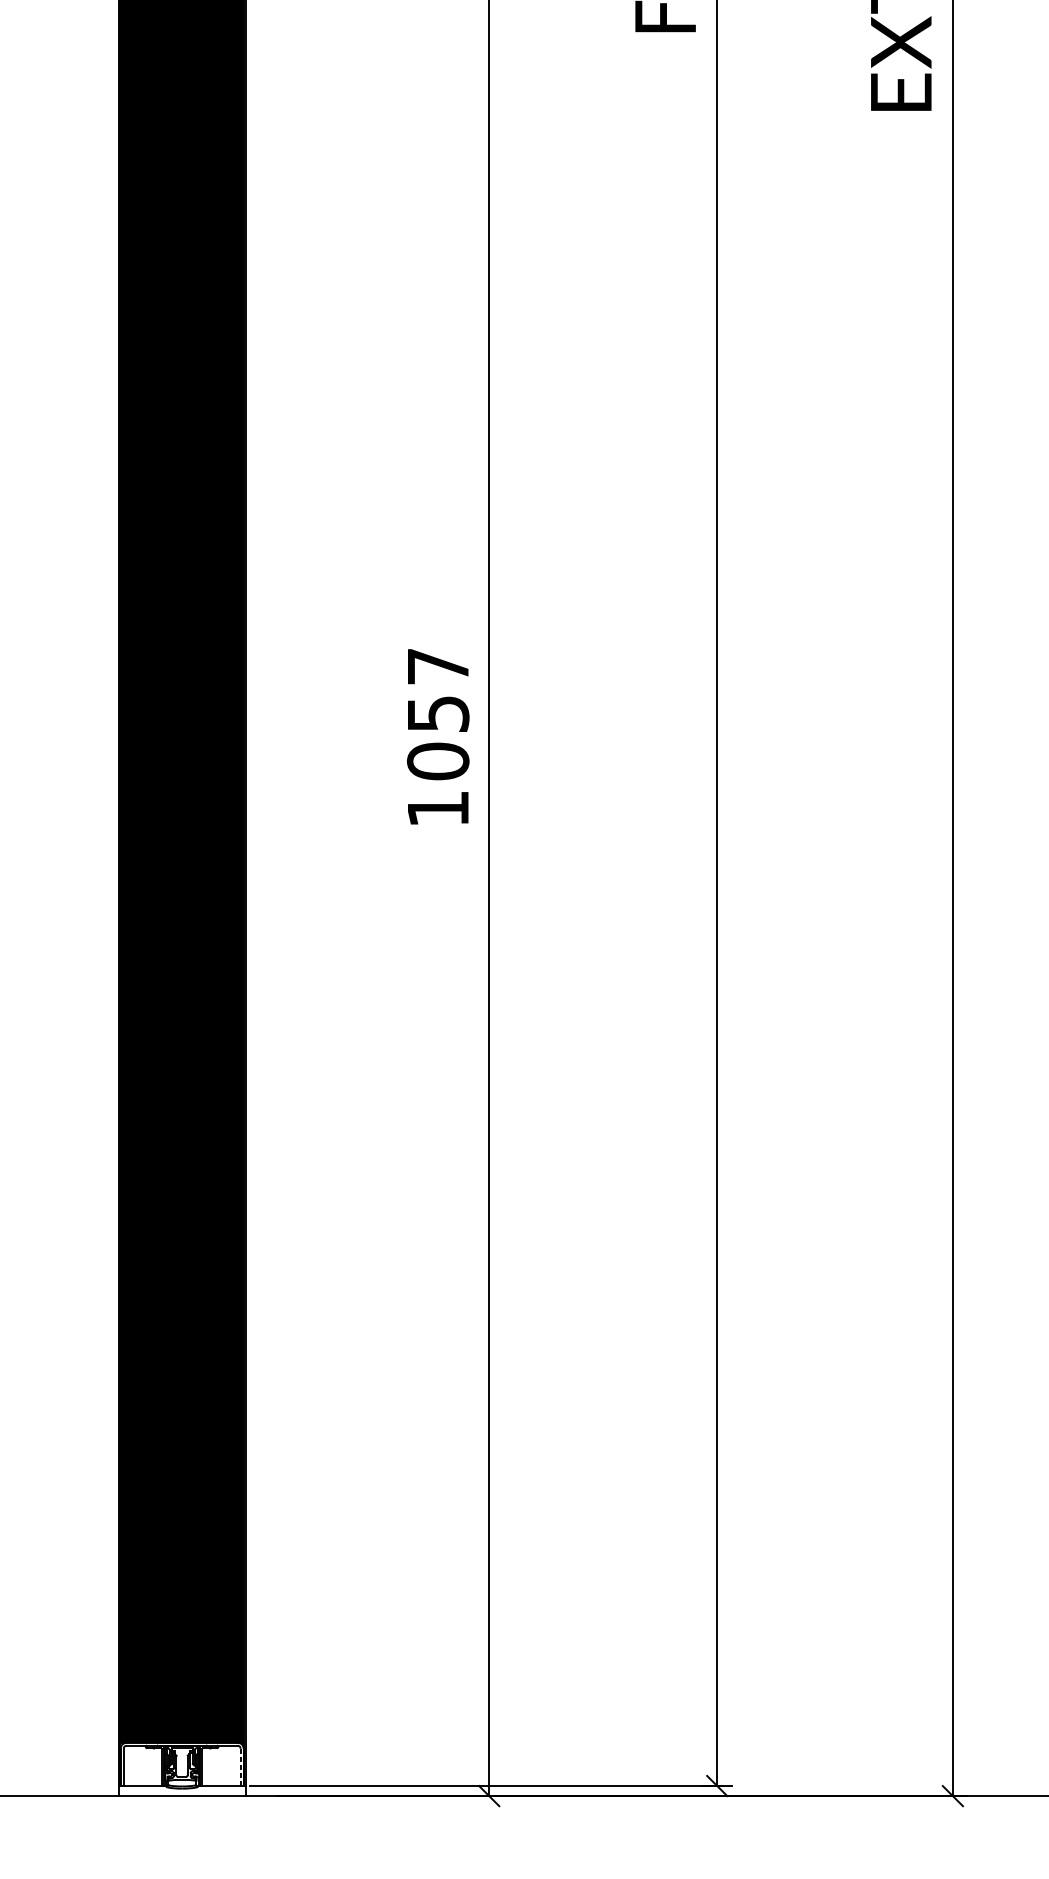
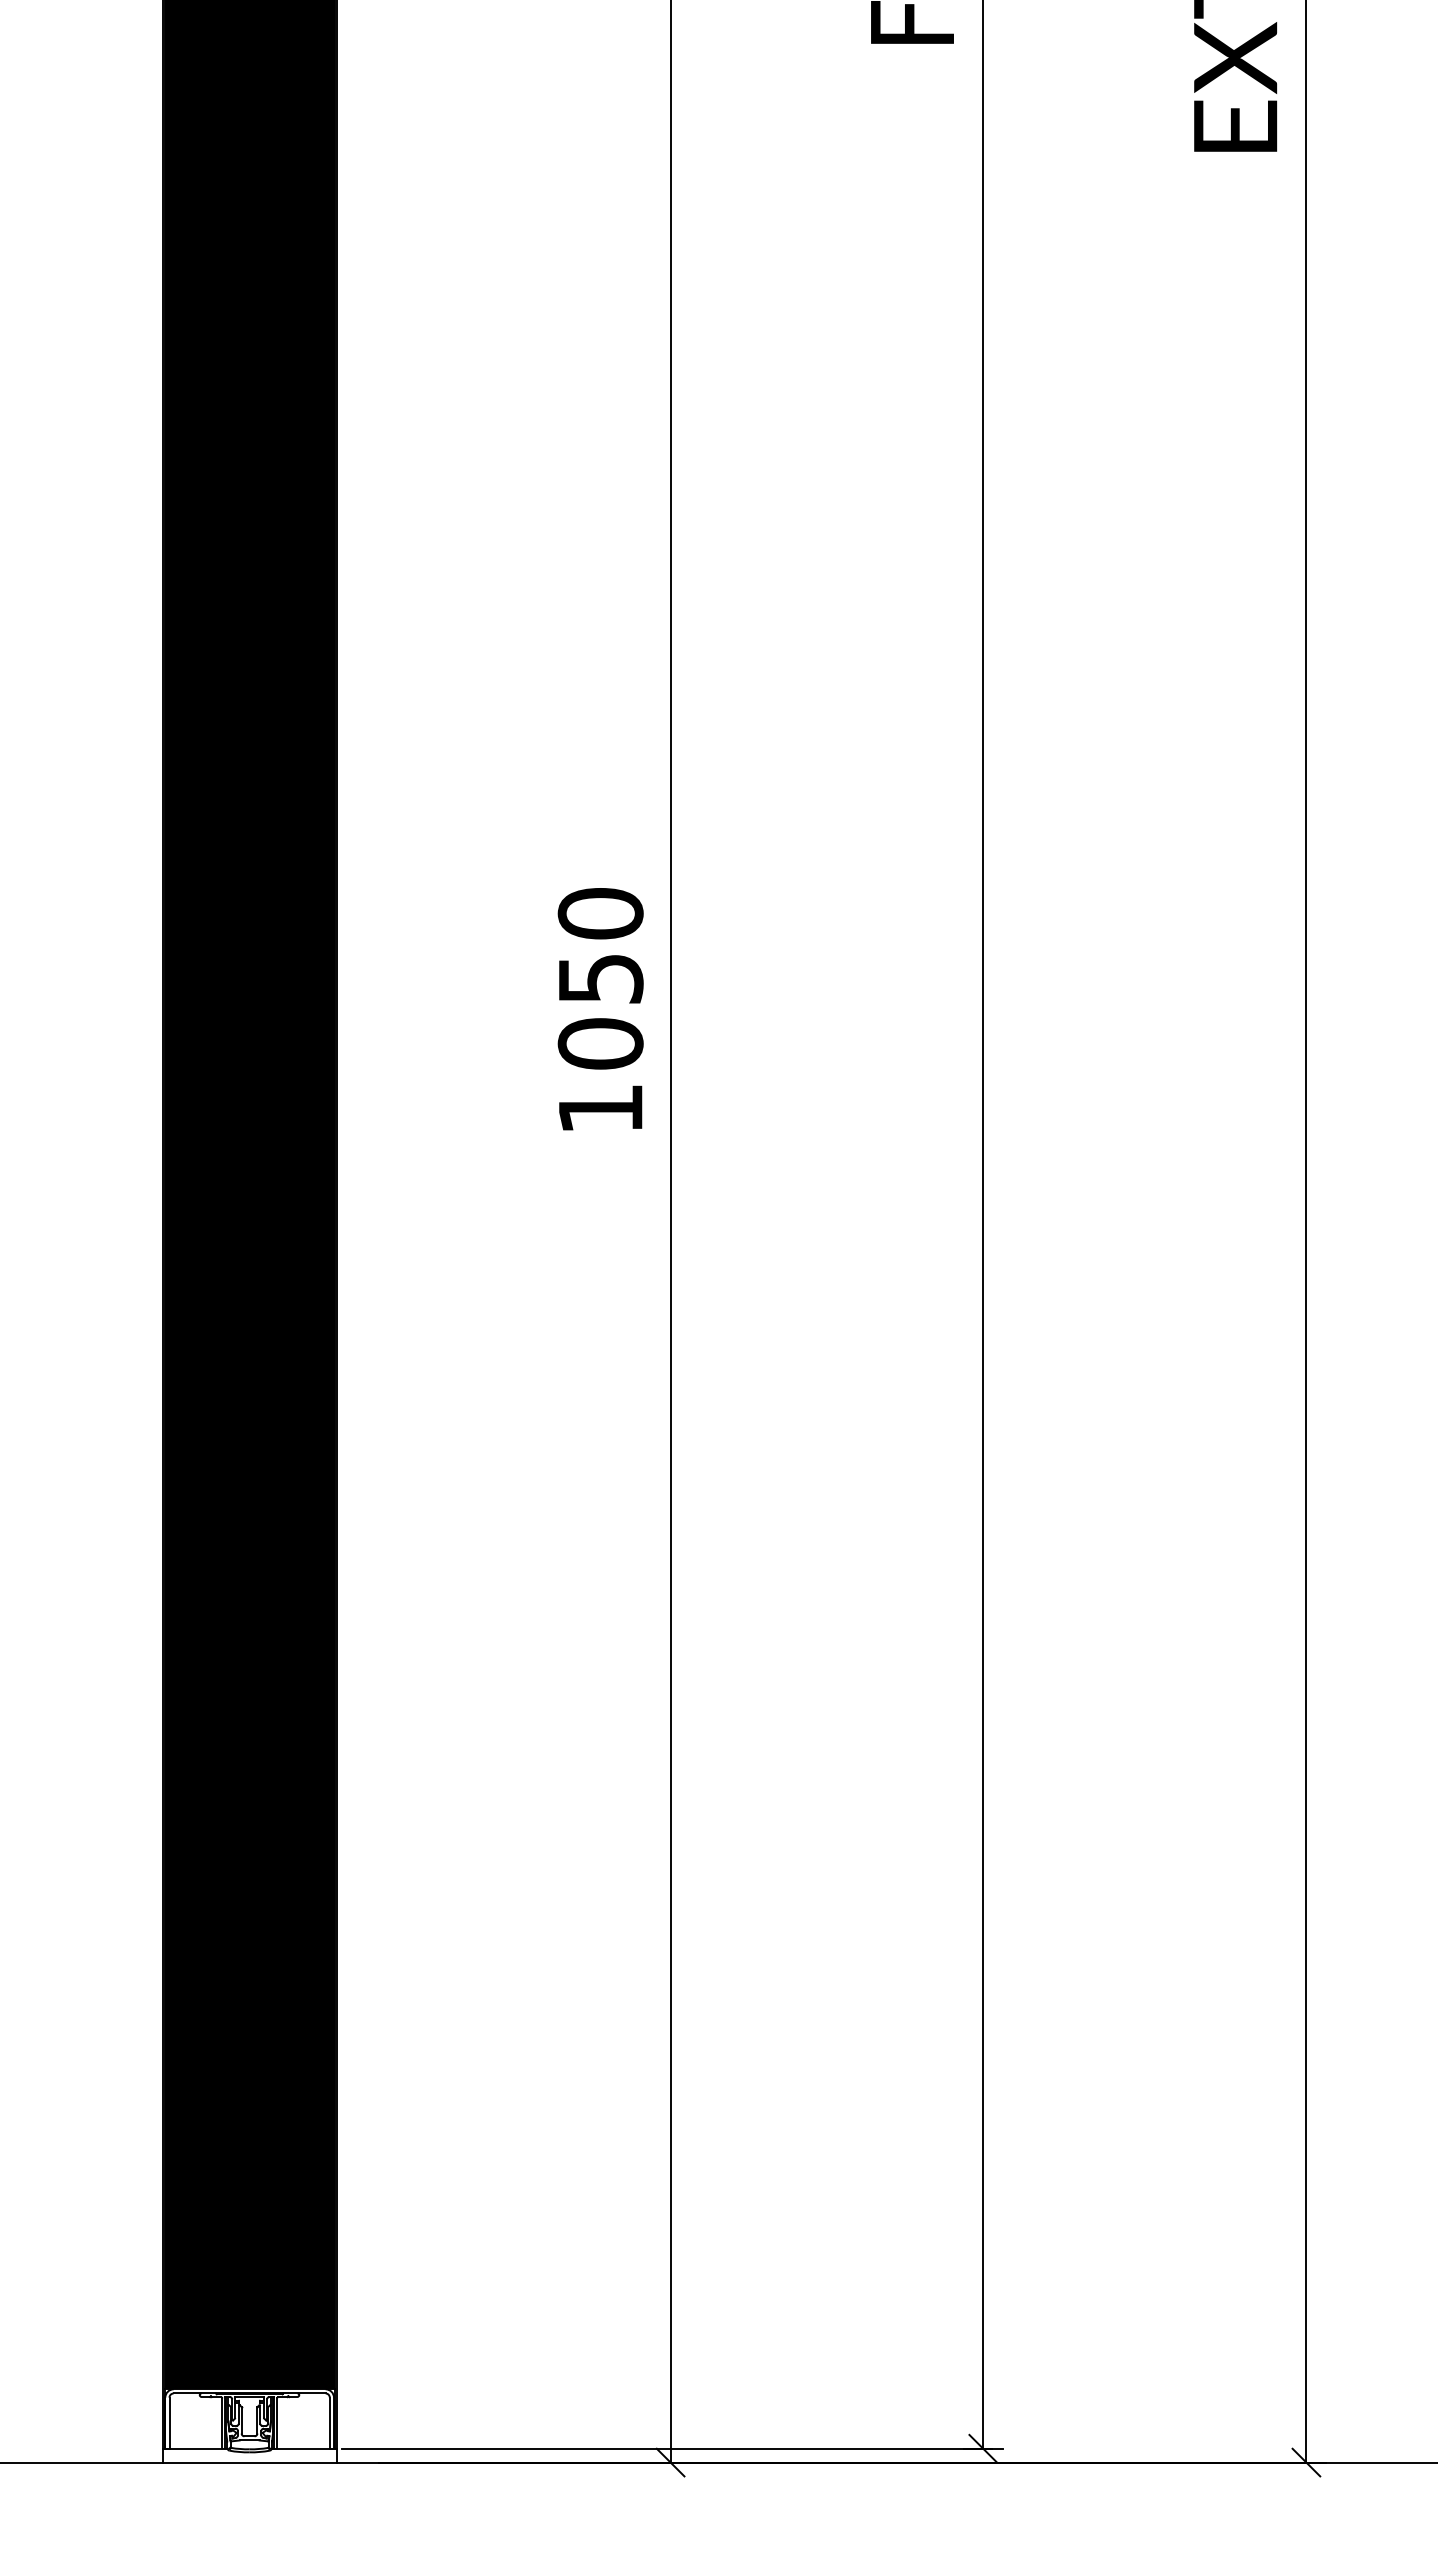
text: (438, 666) -> (600, 913), 1057 -> 1050
line: (240, 1767) -> (329, 2423), dashed -> solid

